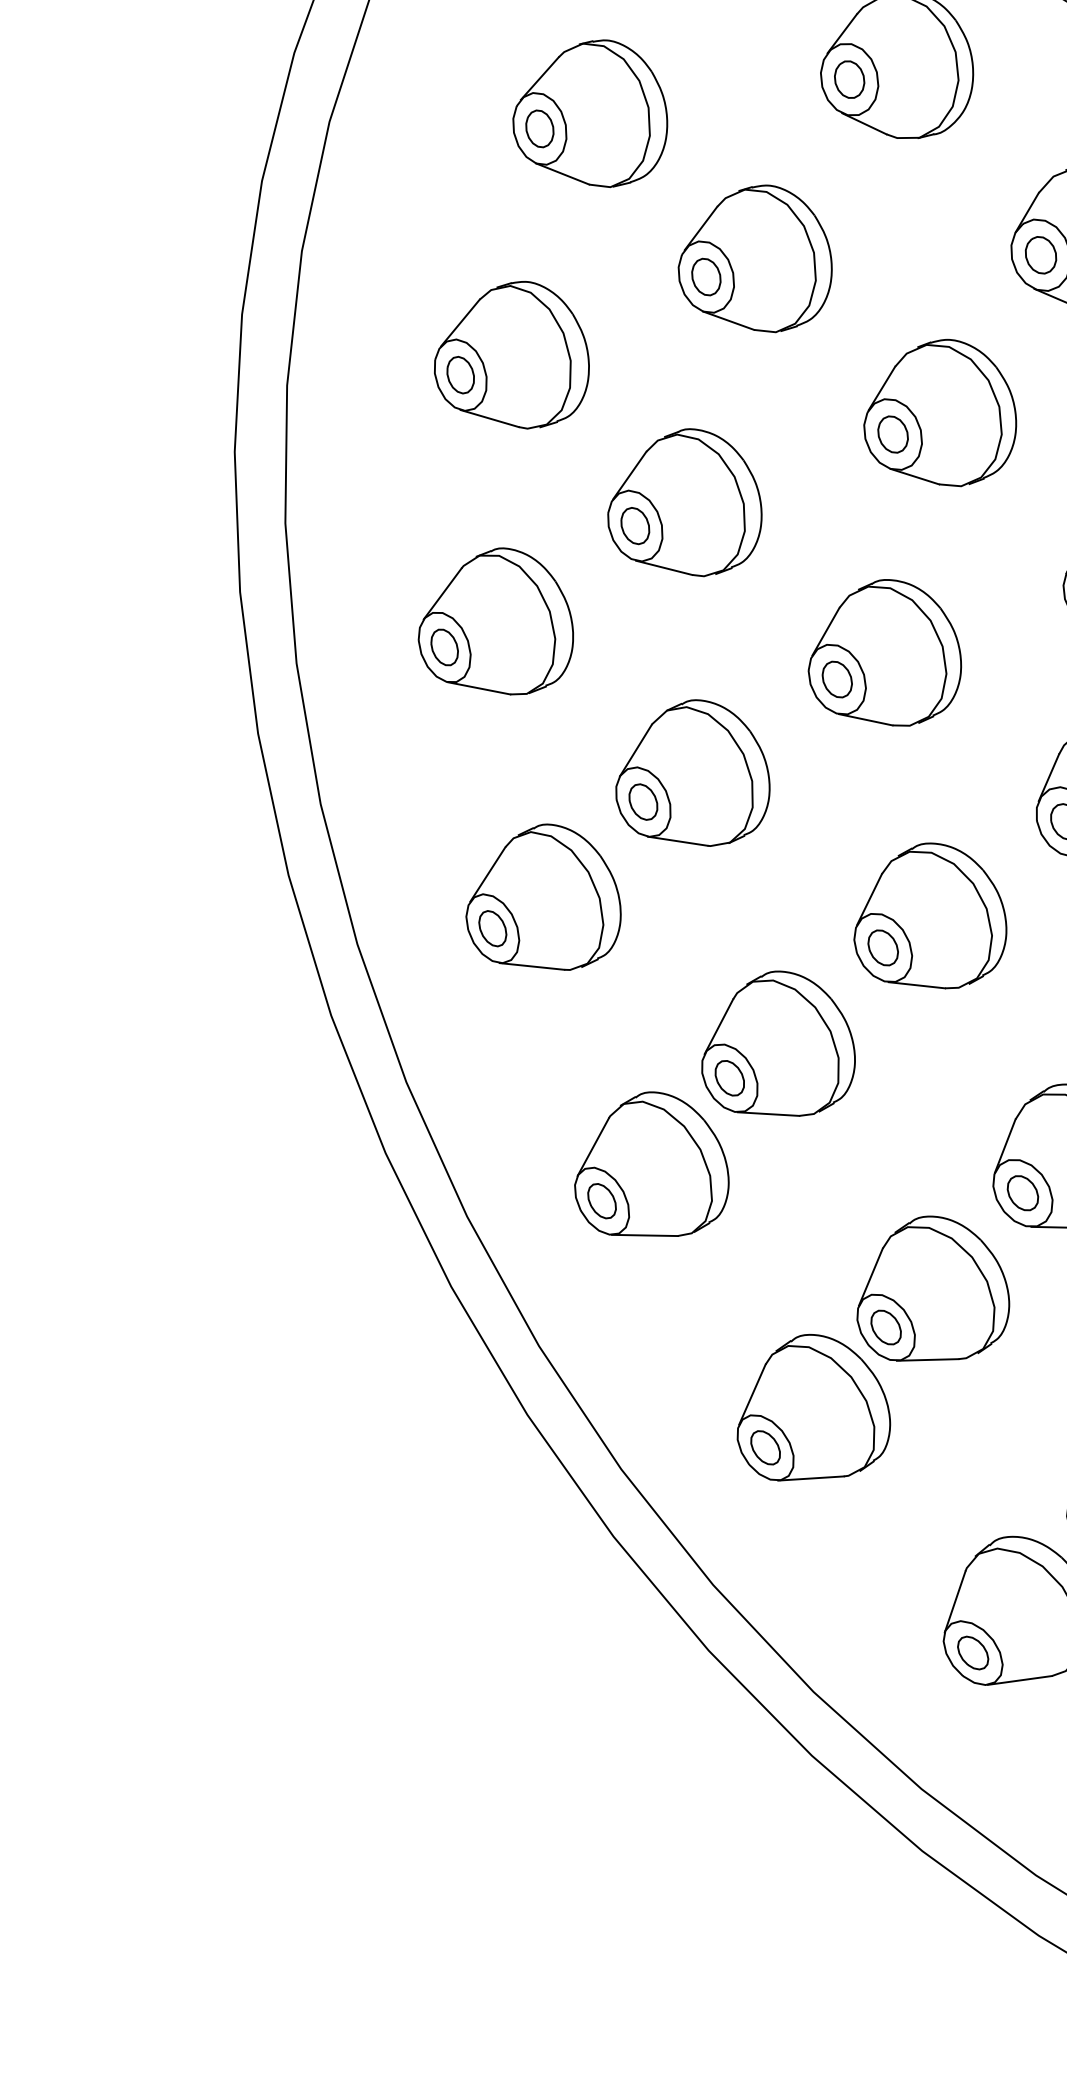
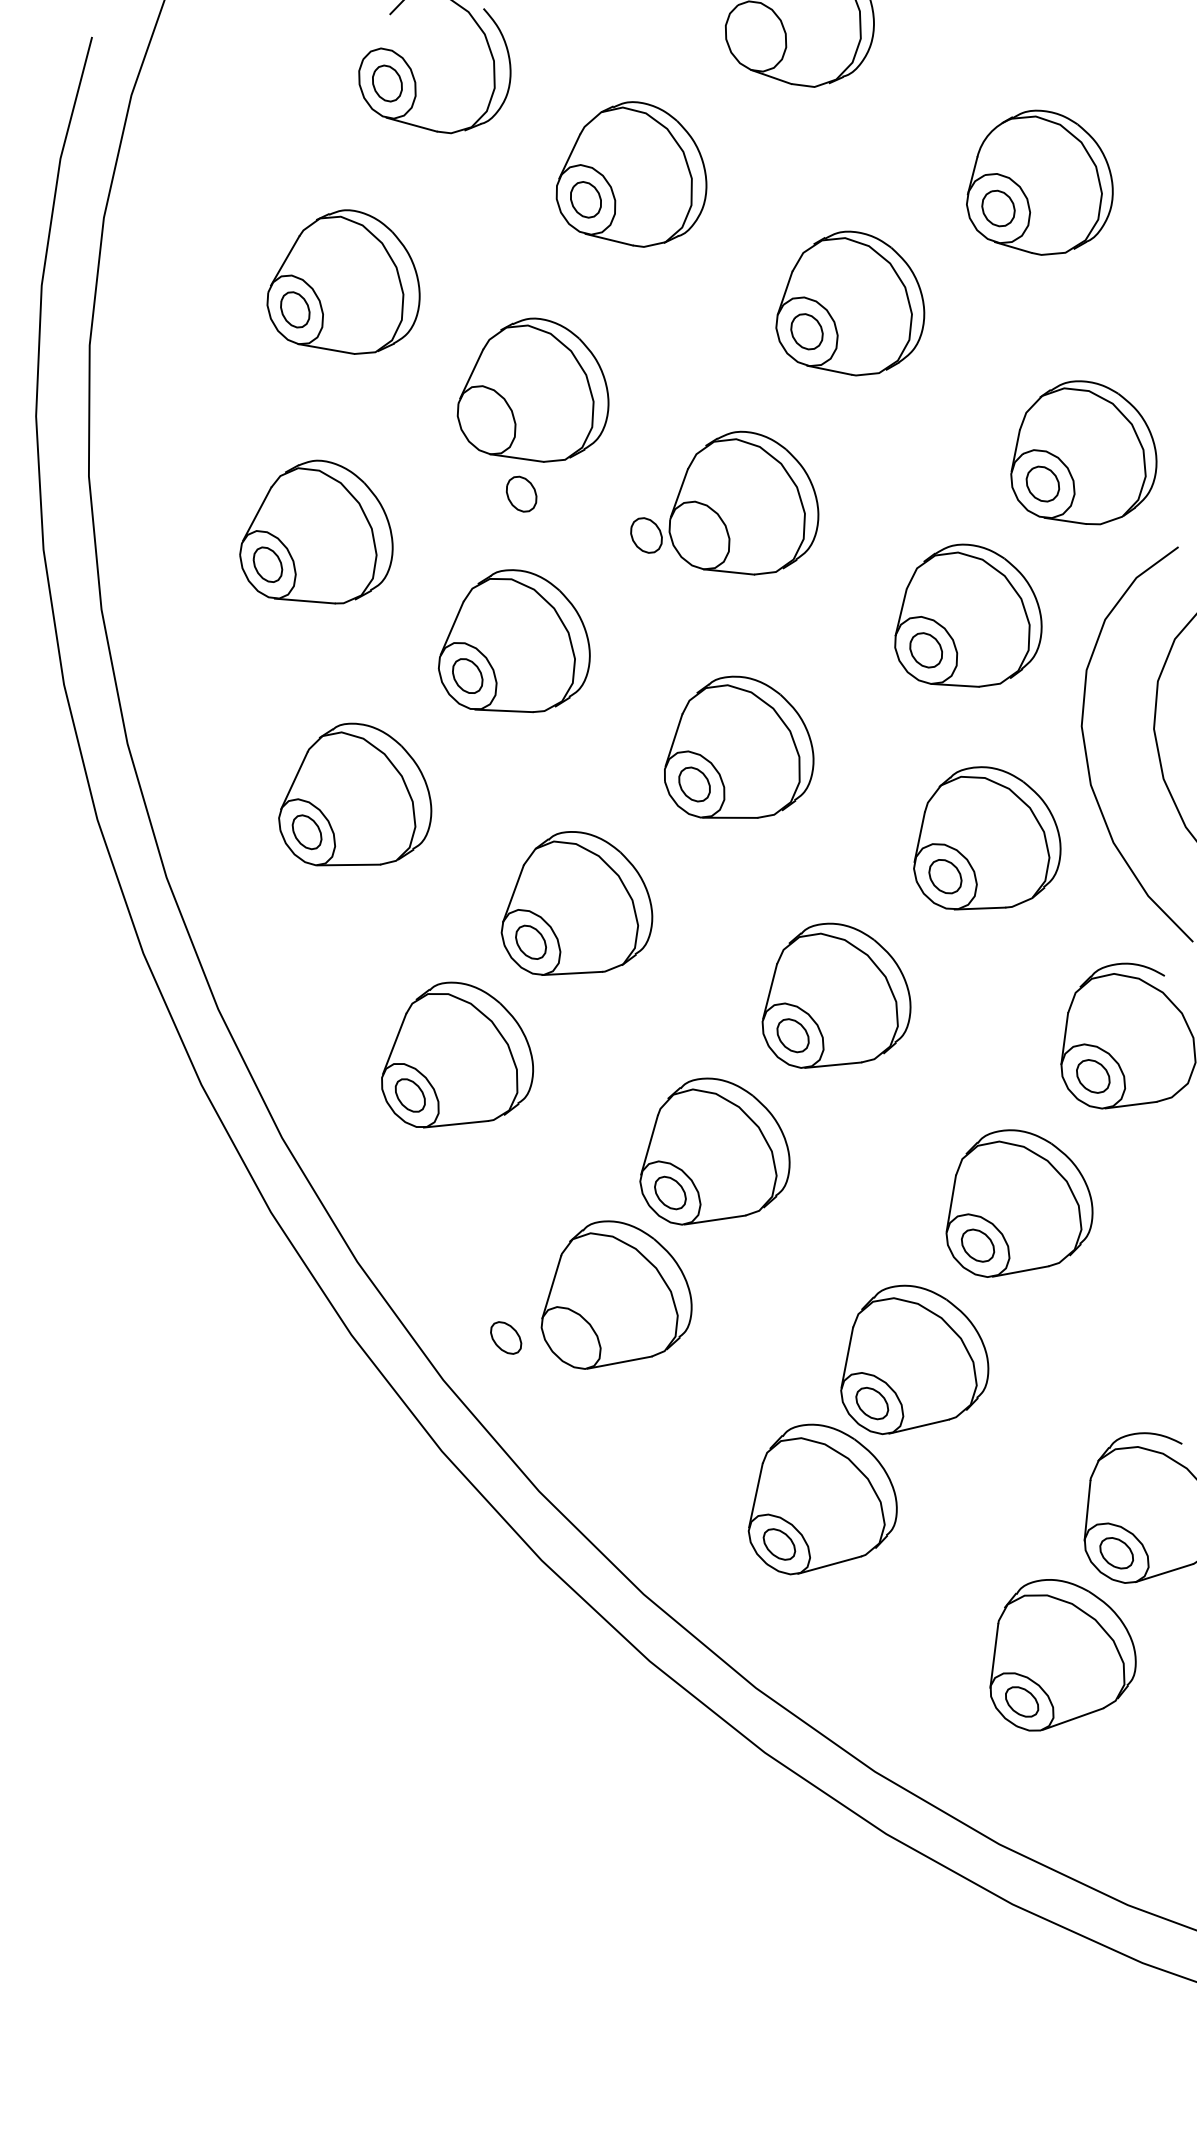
part: (706, 276) -> (521, 493), moved
part: (893, 434) -> (646, 535), moved
part: (602, 1200) -> (506, 1337), moved

